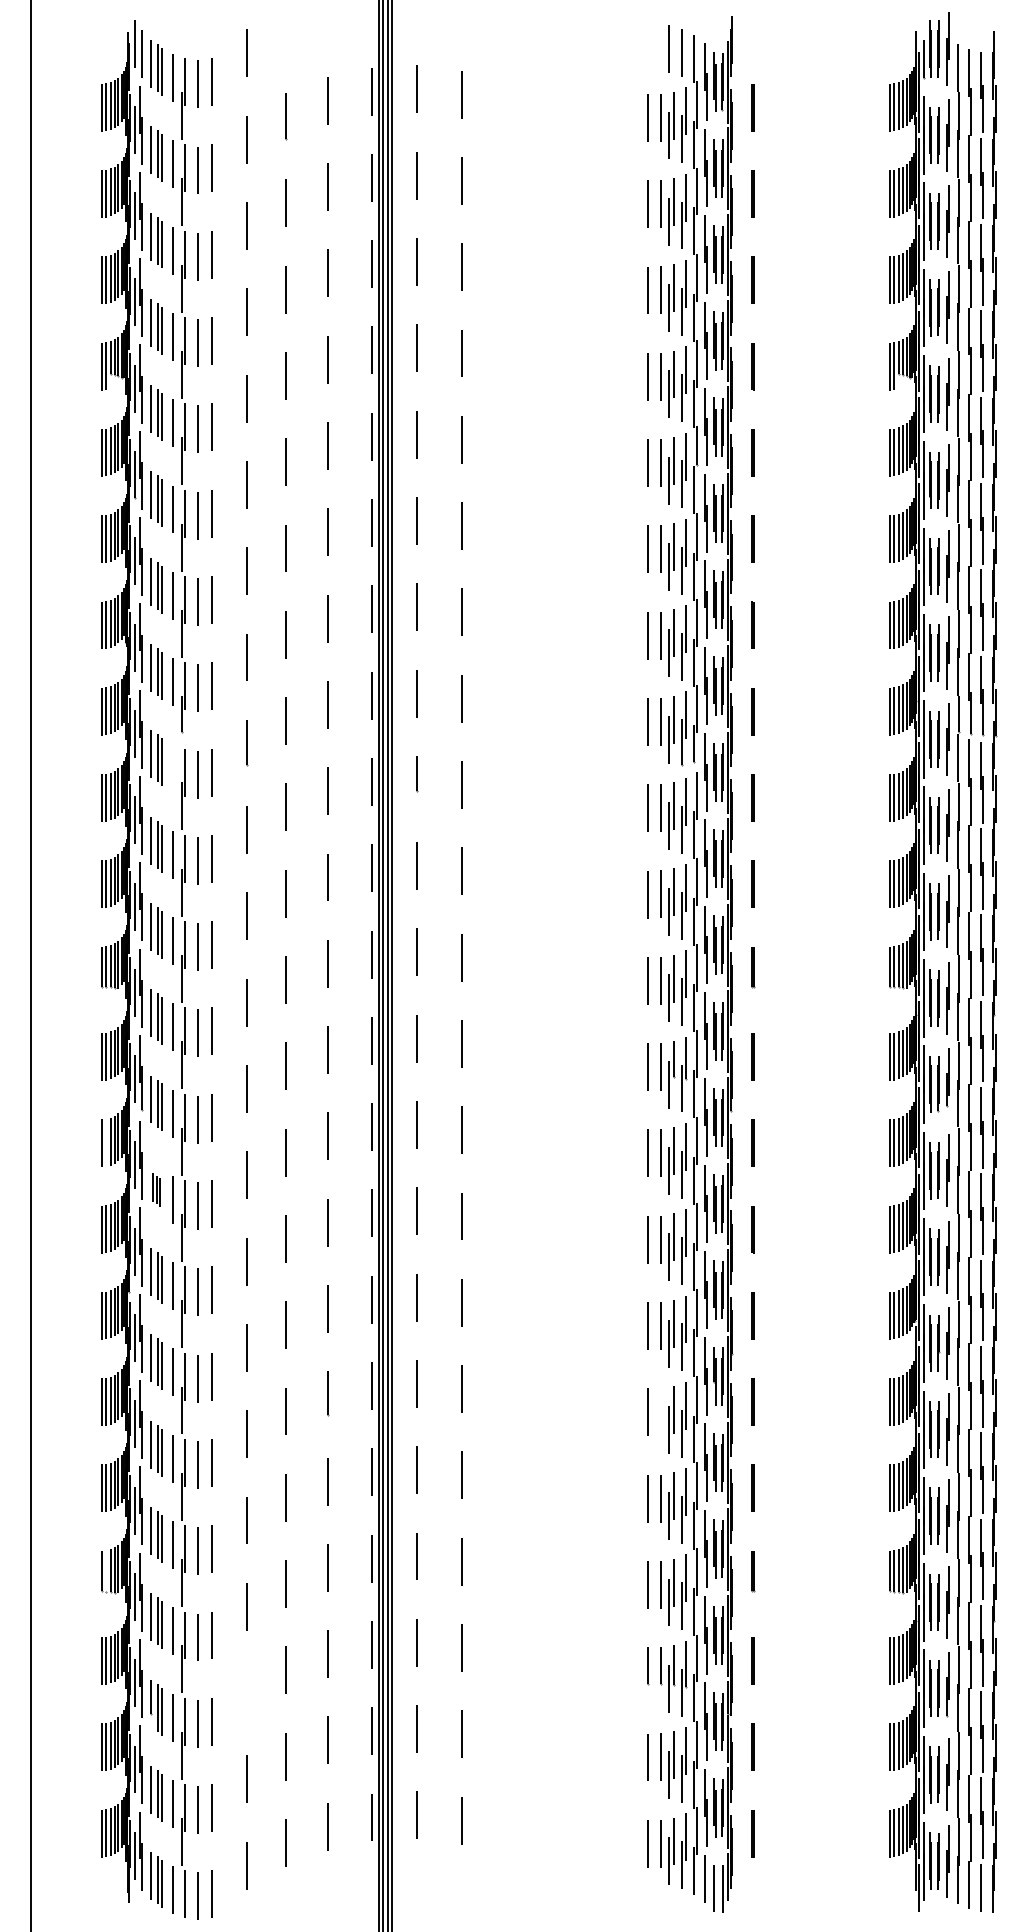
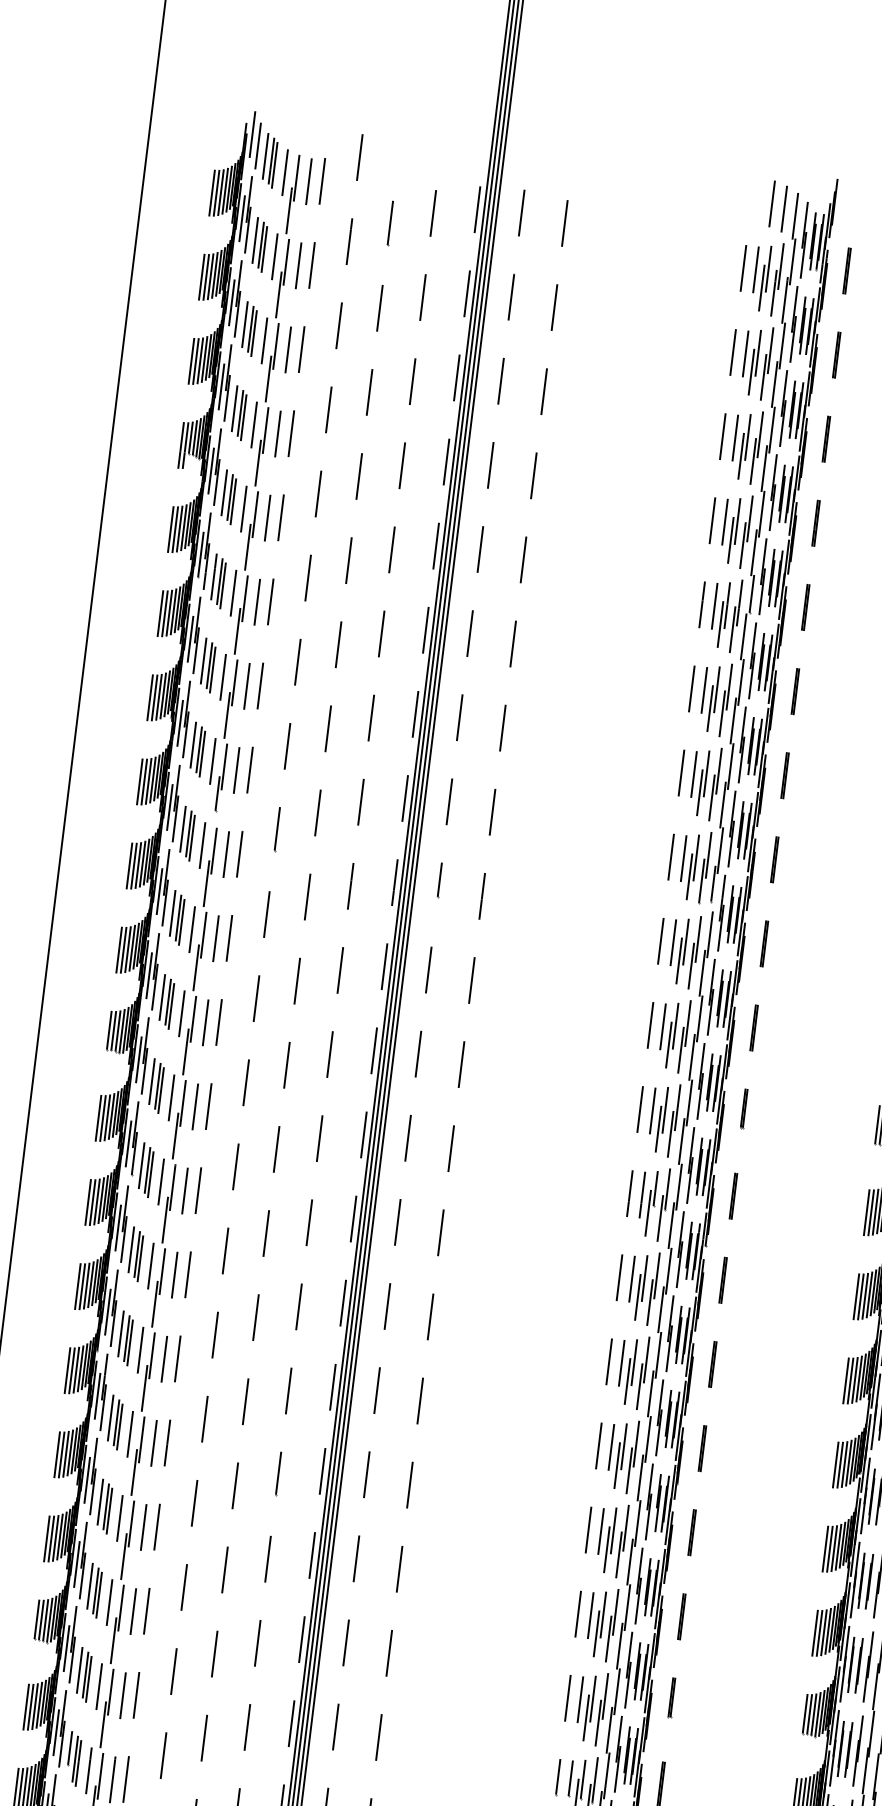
line: (172, 768) -> (202, 845), added
line: (106, 1142) -> (92, 1202), added
part: (156, 1189) -> (136, 1254), size x1.67
line: (660, 1412) -> (600, 1531), added
line: (106, 1570) -> (41, 1619), added
line: (246, 1693) -> (163, 1756), added

